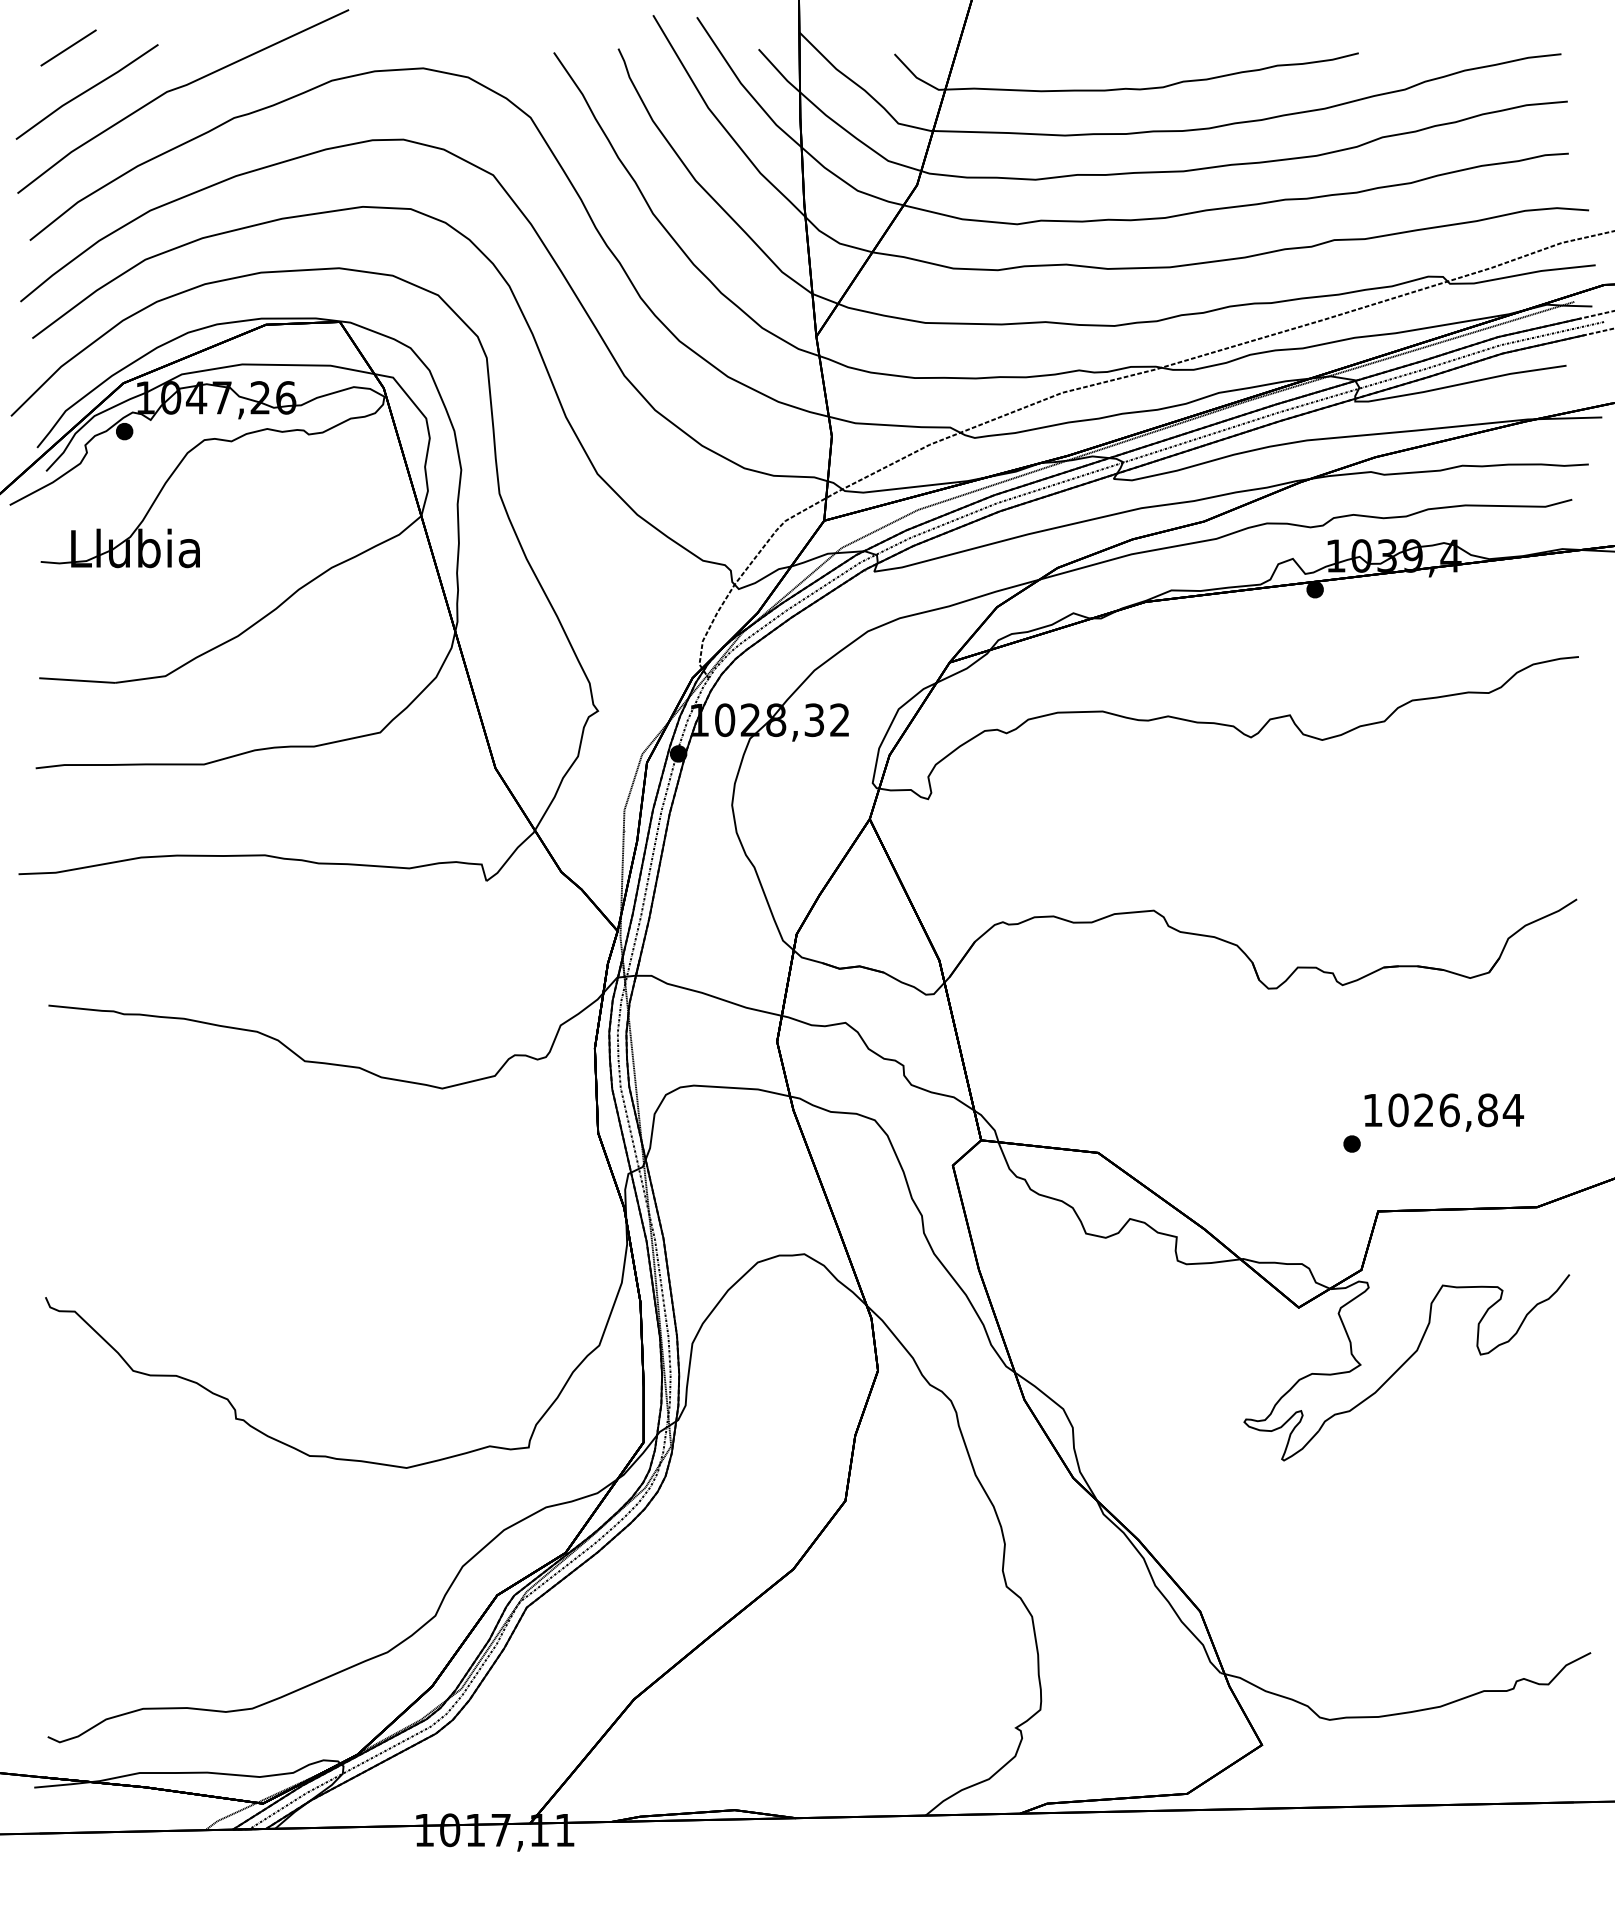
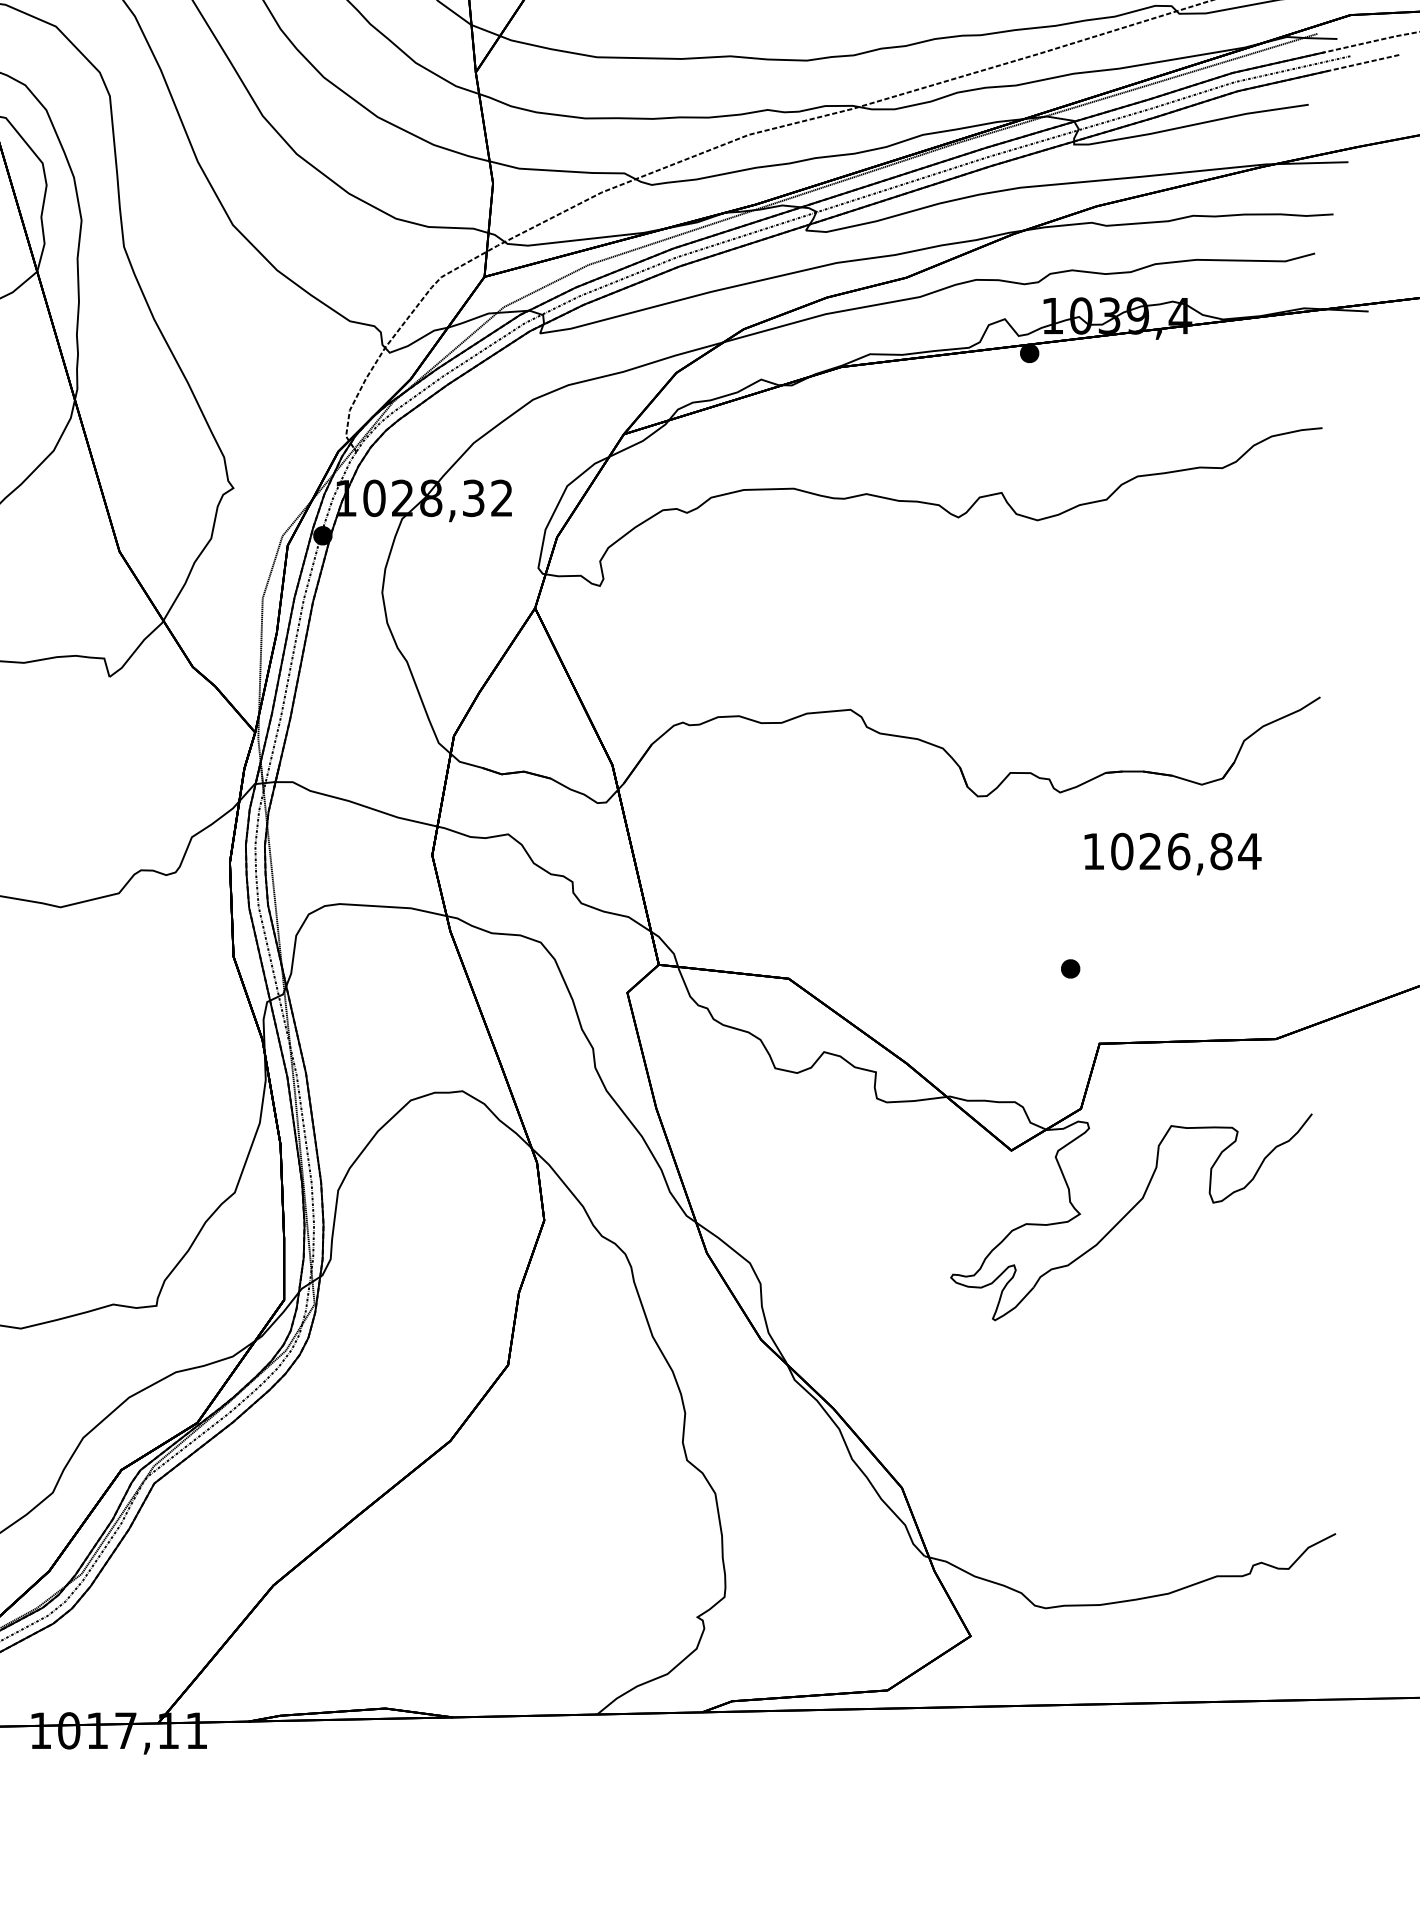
text: (1444, 1112) -> (1173, 853), moved

